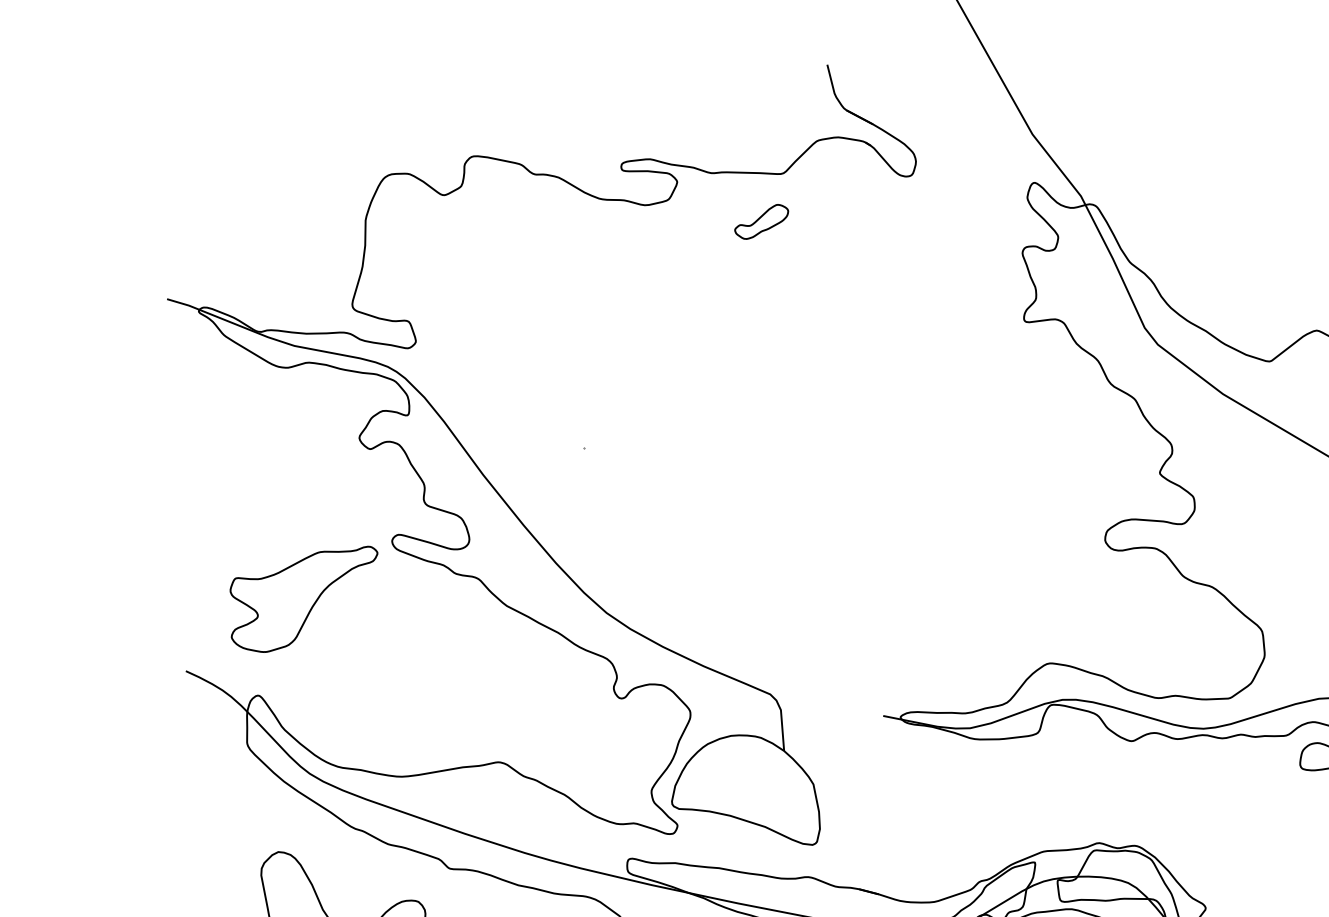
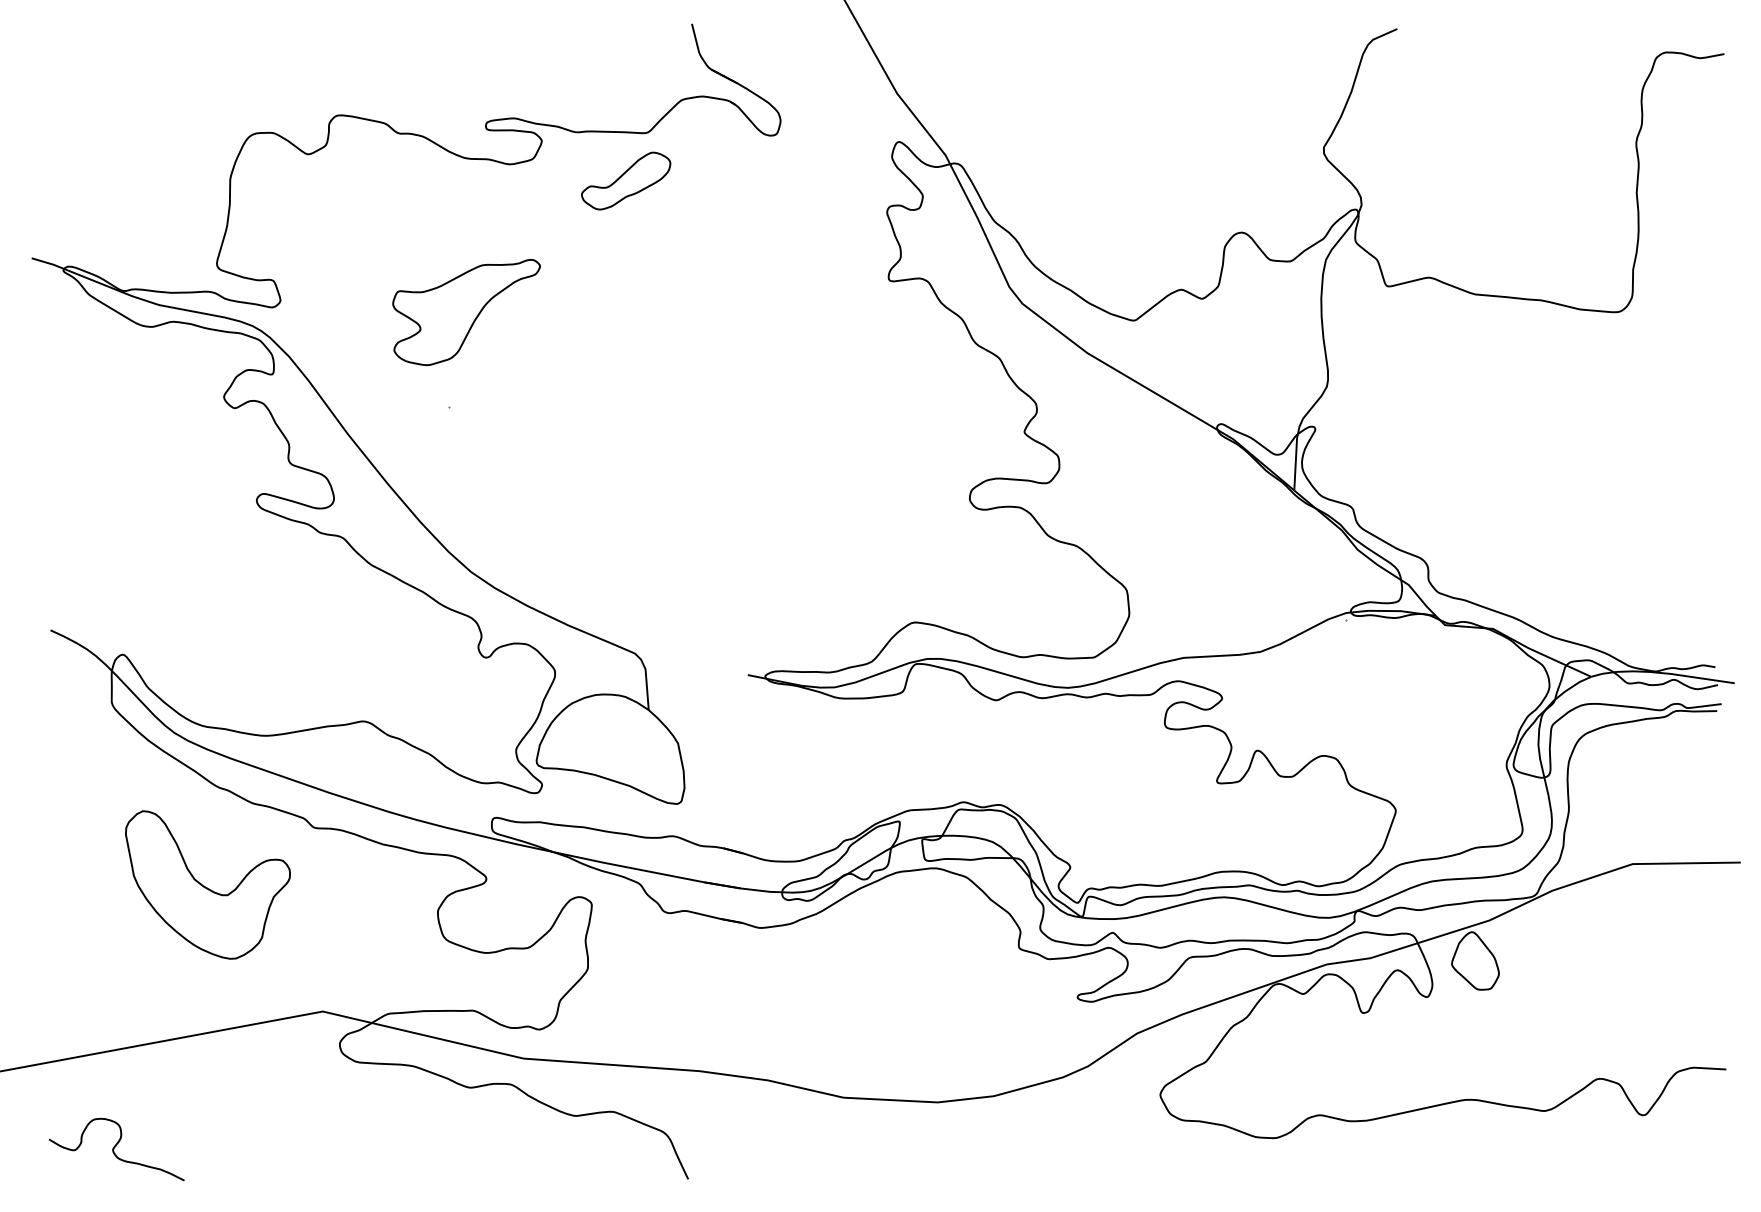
part: (761, 221) -> (626, 180), size x1.67
part: (303, 599) -> (466, 312), moved

